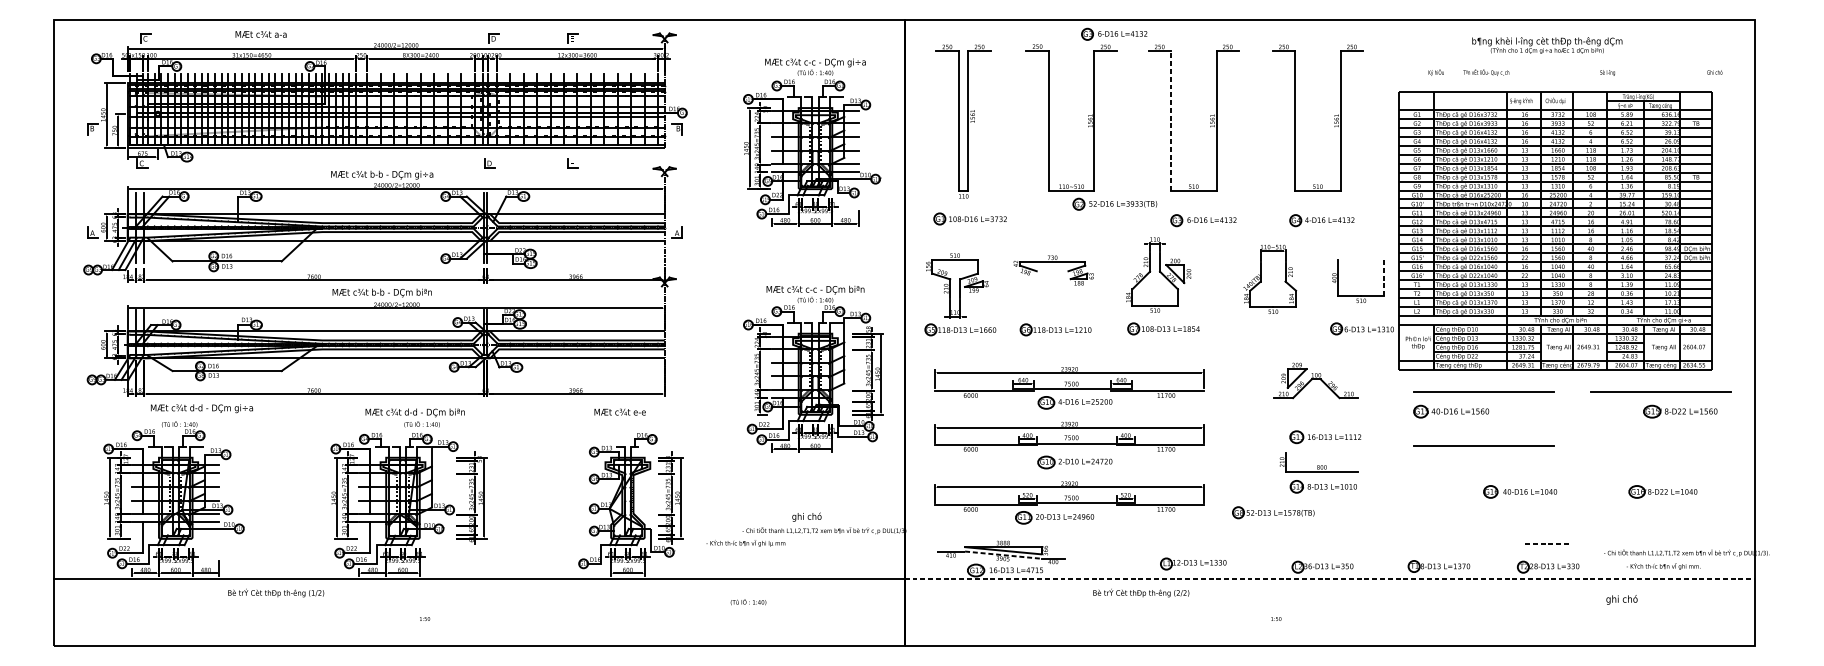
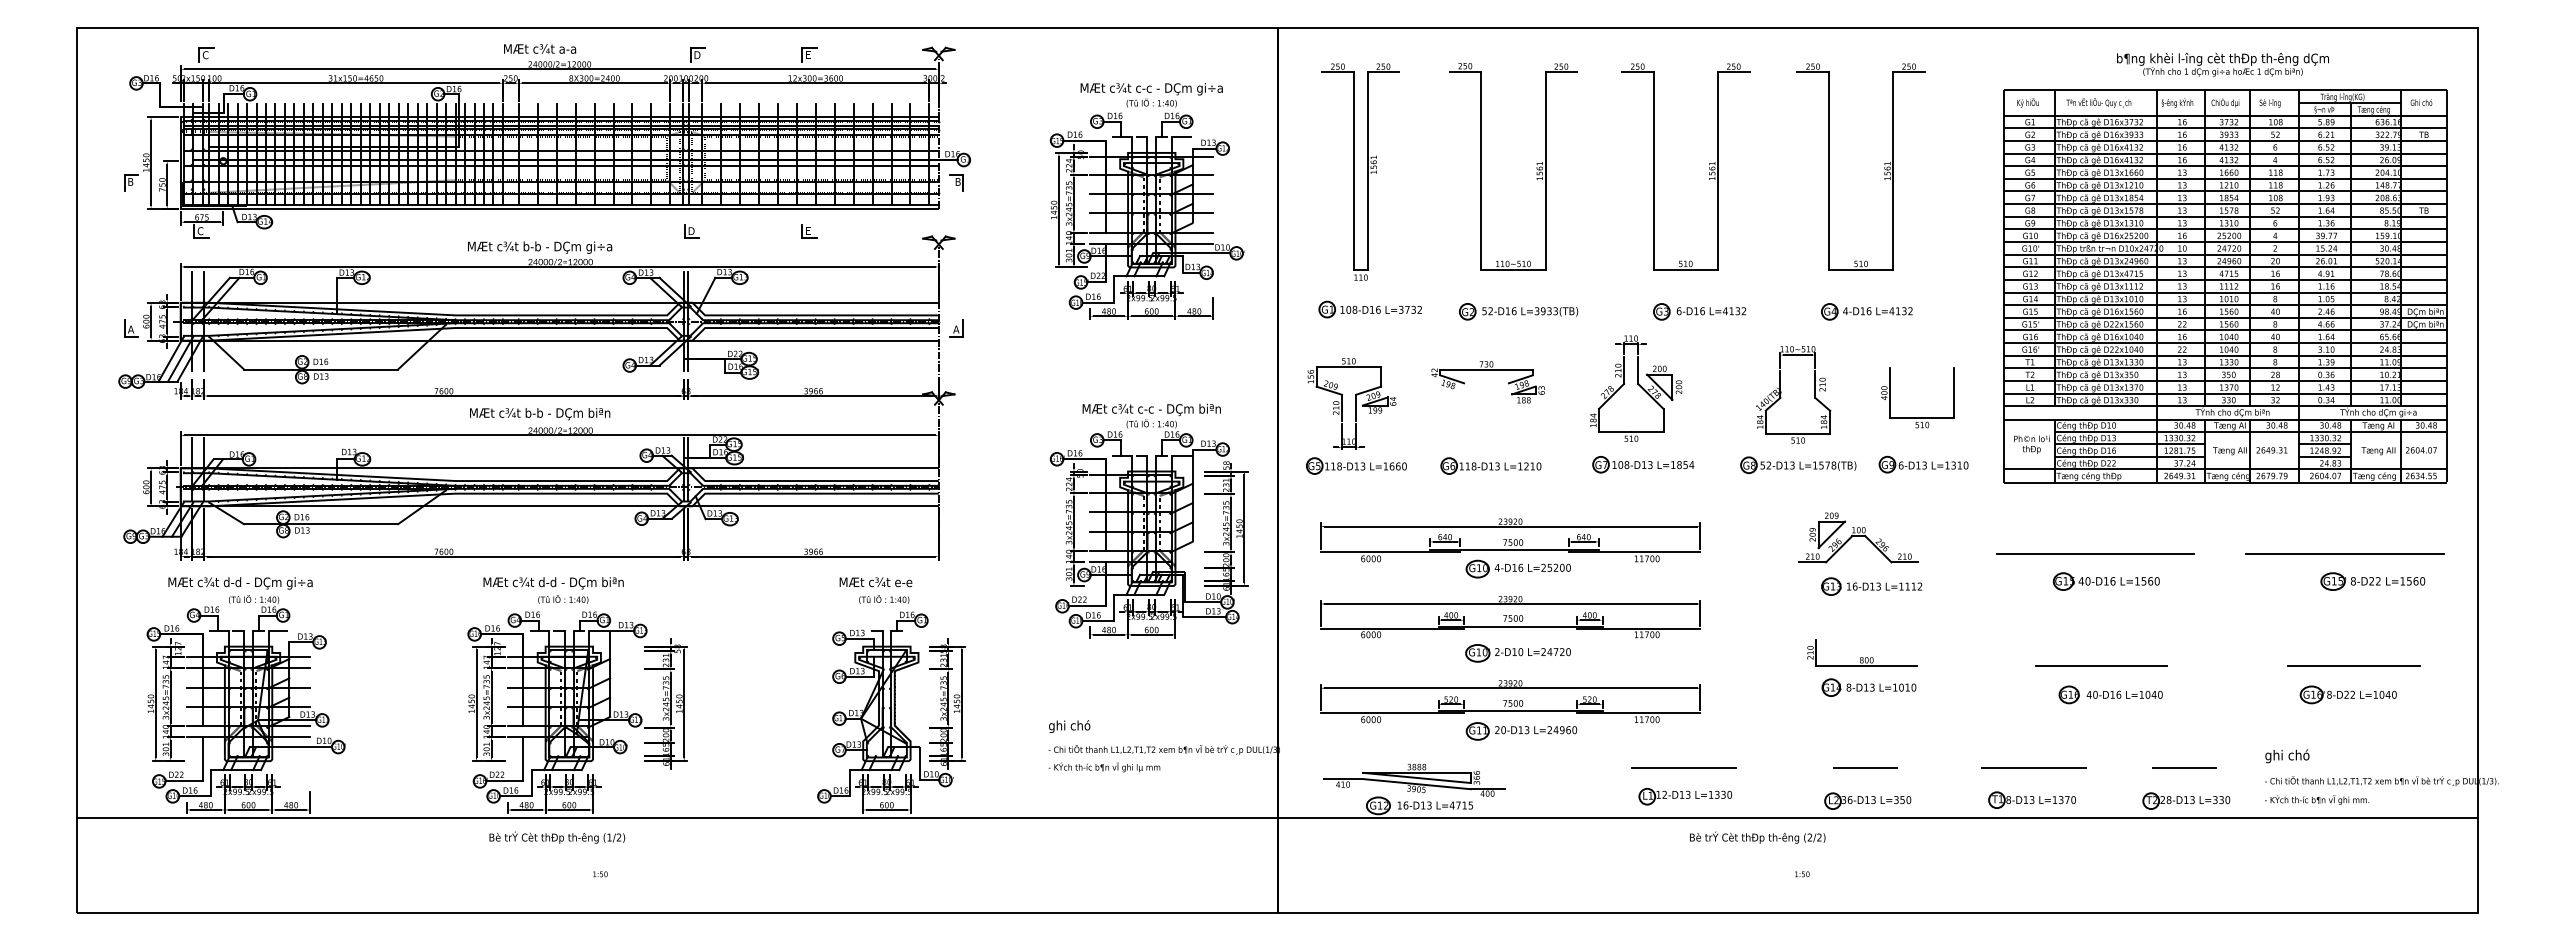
text: (261, 34) -> (540, 48), moved
part: (1114, 34) -> (1573, 48), removed
text: (1546, 45) -> (2222, 64), moved
line: (1170, 121) -> (1653, 171), dashed -> solid
part: (1114, 204) -> (1518, 311), moved
part: (1555, 231) -> (2225, 286), moved
line: (1384, 277) -> (1954, 392), dashed -> solid
text: (201, 408) -> (240, 583), moved
part: (1450, 411) -> (2105, 581), moved
text: (415, 417) -> (553, 590), moved
part: (1325, 437) -> (1871, 586), moved
line: (1483, 446) -> (2095, 630), removed
line: (1488, 471) -> (2101, 666), added
line: (1666, 471) -> (2353, 666), added
part: (1520, 491) -> (2110, 694), moved
part: (1273, 512) -> (1798, 464), moved
text: (806, 517) -> (1069, 726), moved
part: (1054, 517) -> (1521, 731), moved
text: (745, 543) -> (1104, 767), moved
line: (1192, 543) -> (1684, 767), added
line: (1321, 543) -> (1865, 767), added
line: (1440, 543) -> (2034, 767), added
line: (1547, 543) -> (2185, 767), dashed -> solid
line: (1003, 555) -> (1417, 784), dashed -> solid
text: (1663, 566) -> (2317, 799), moved
line: (1330, 578) -> (1878, 817), dashed -> solid
text: (276, 592) -> (557, 837), moved
text: (1141, 592) -> (1757, 837), moved
text: (1622, 600) -> (2287, 756), moved
text: (748, 602) -> (884, 599), moved

